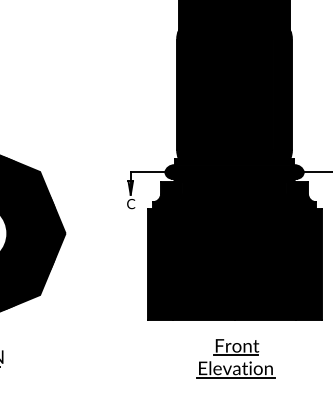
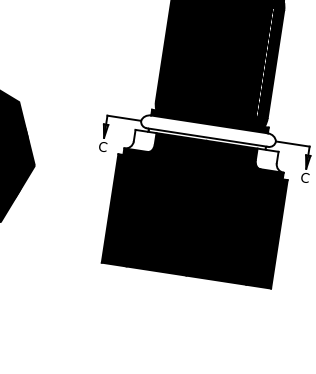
fill: (234, 183) -> (206, 142), removed
part: (235, 358) -> (181, 312), removed

